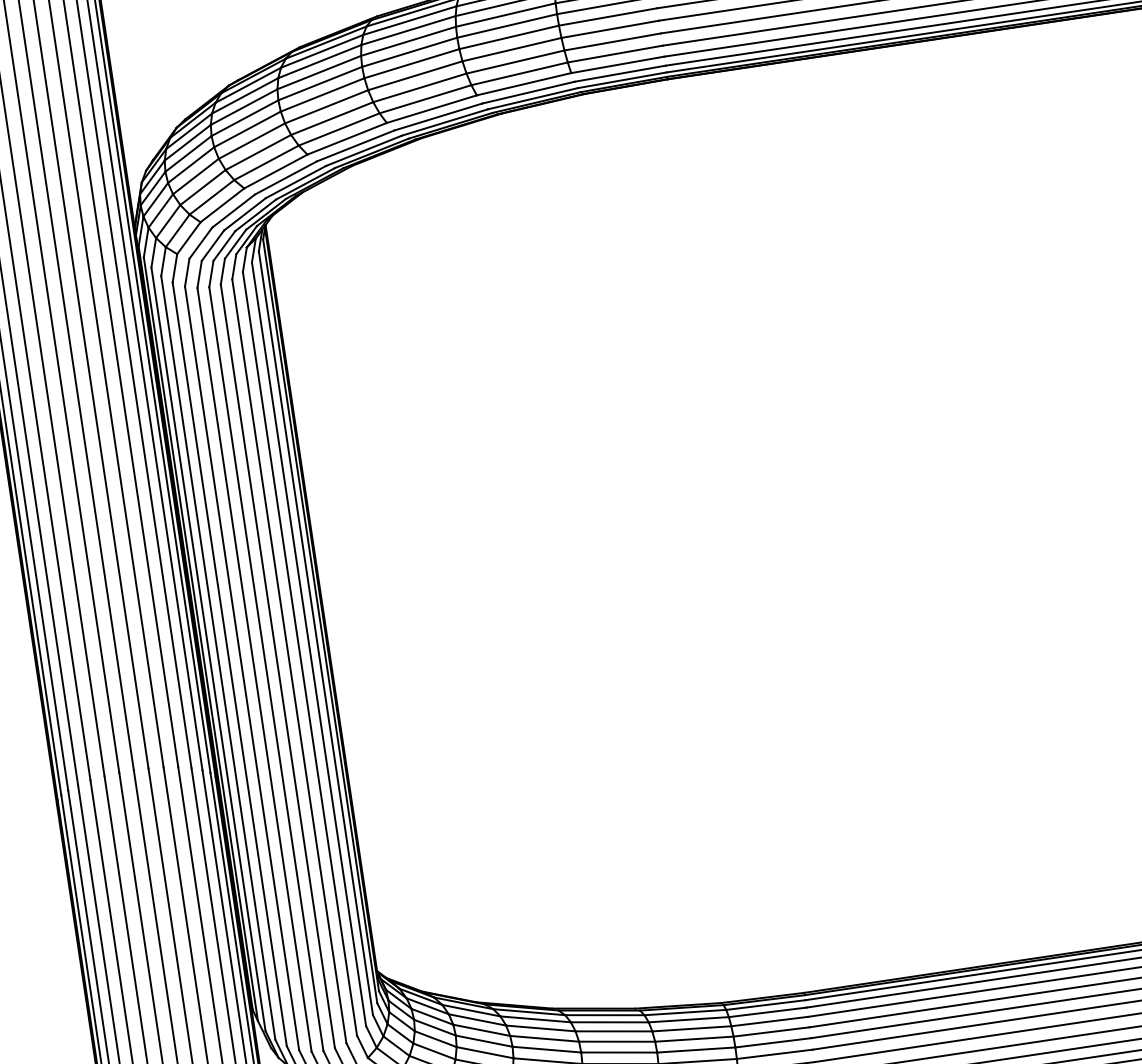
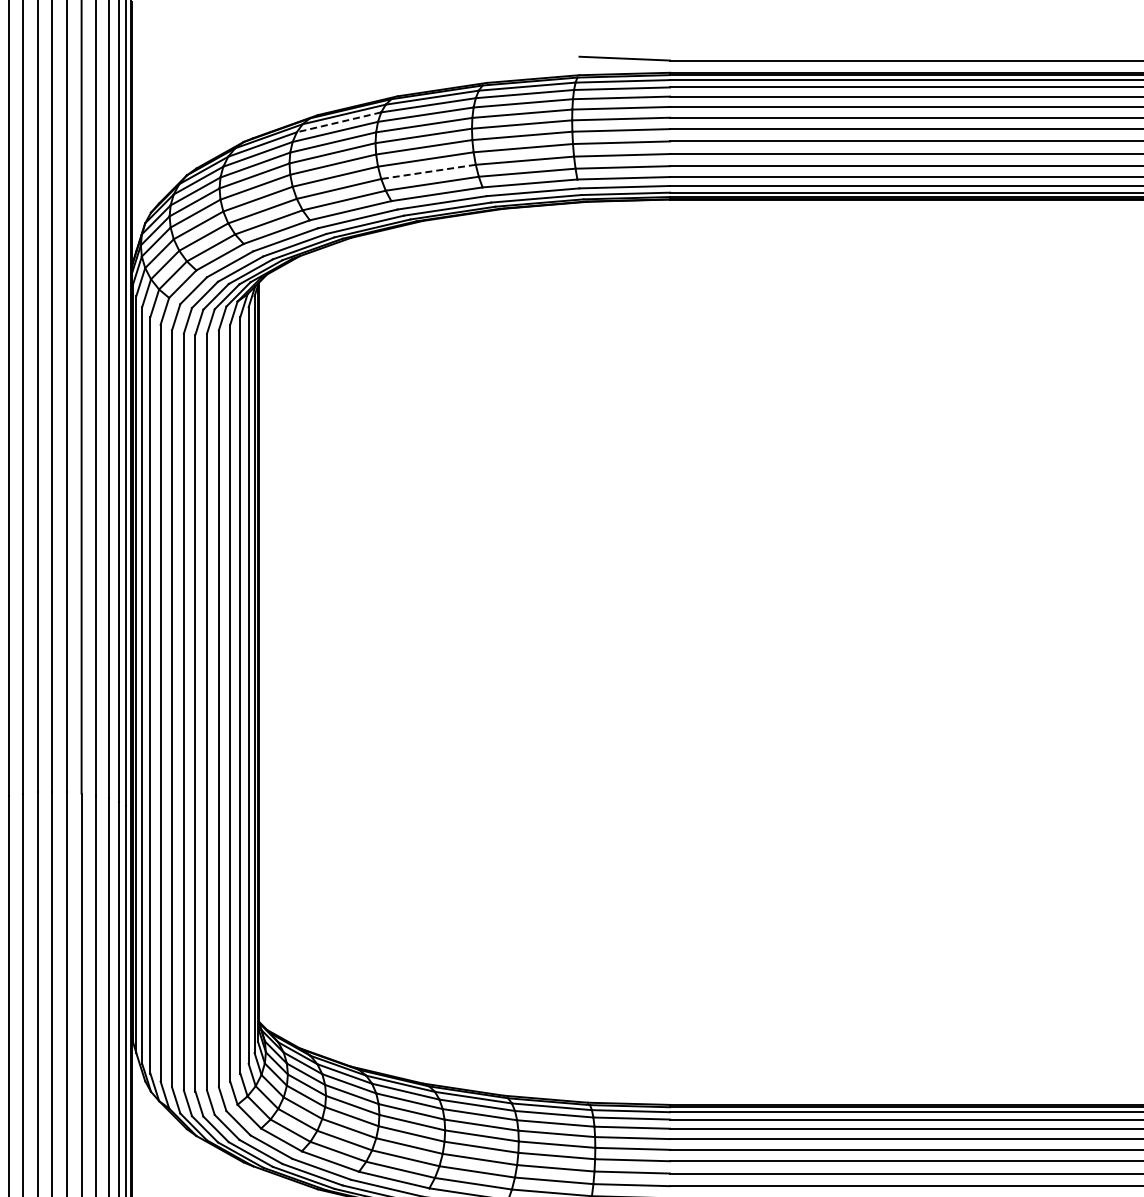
line: (321, 51) -> (338, 122), solid -> dashed
line: (419, 87) -> (428, 171), solid -> dashed

